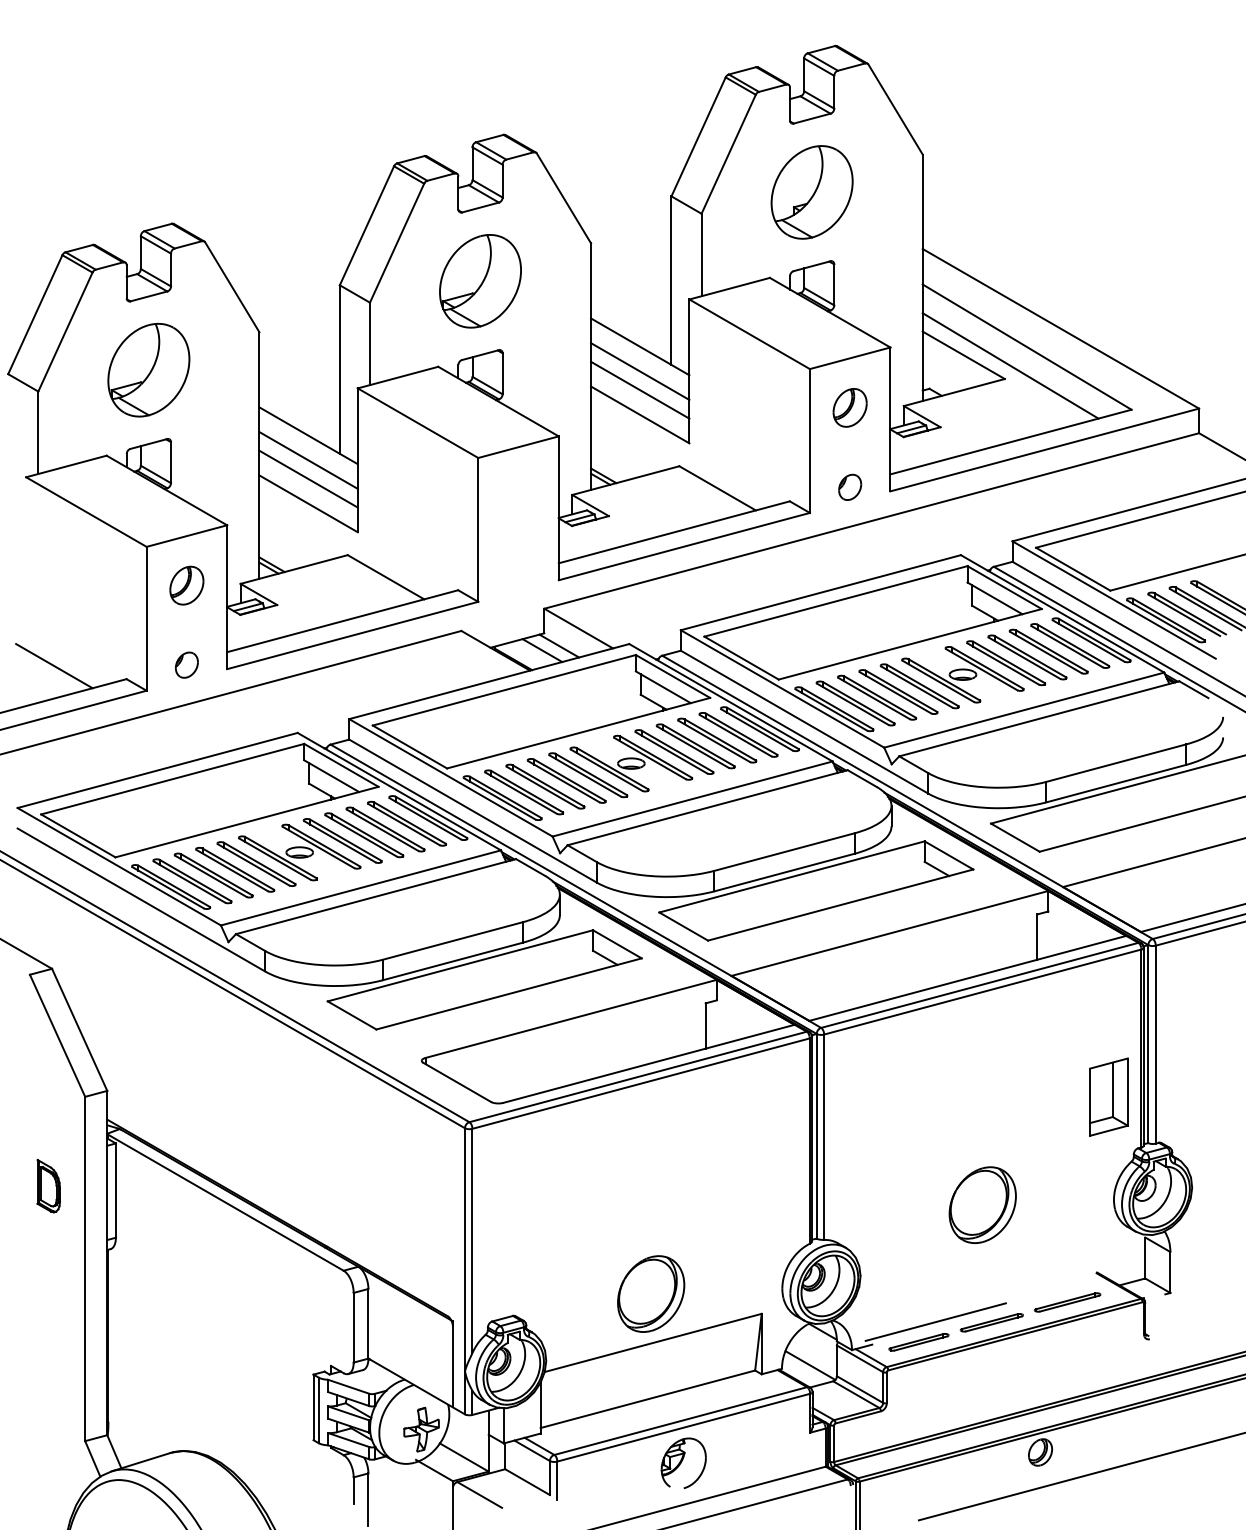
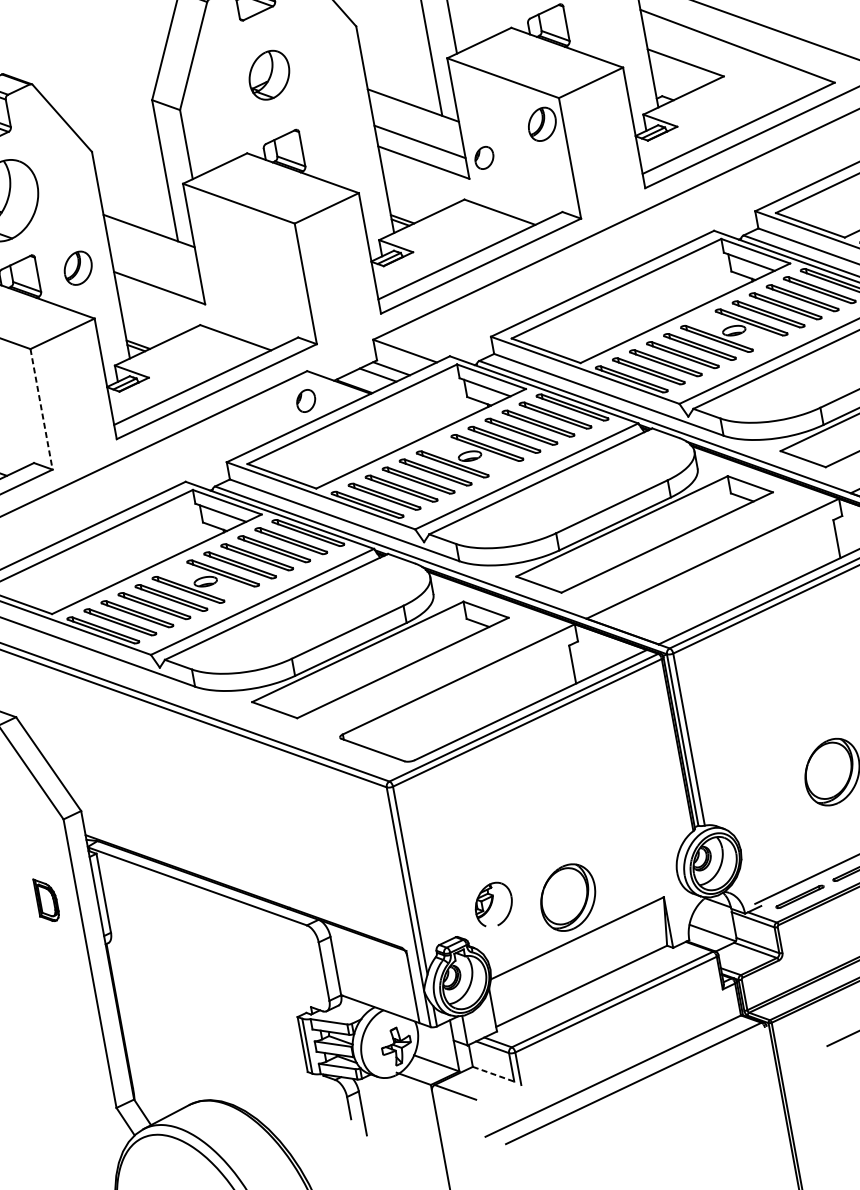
part: (480, 281) -> (269, 75), size x0.6
line: (1010, 365) -> (726, 64), removed
line: (640, 371) -> (417, 126), removed
part: (849, 407) -> (541, 124), moved
line: (308, 460) -> (152, 251), removed
line: (308, 478) -> (155, 266), removed
part: (850, 486) -> (484, 157), moved
part: (186, 585) -> (77, 268), moved
line: (146, 618) -> (41, 409), solid -> dashed
part: (186, 664) -> (305, 400), moved
part: (683, 1463) -> (493, 904), moved
line: (527, 1482) -> (493, 1074), solid -> dashed

